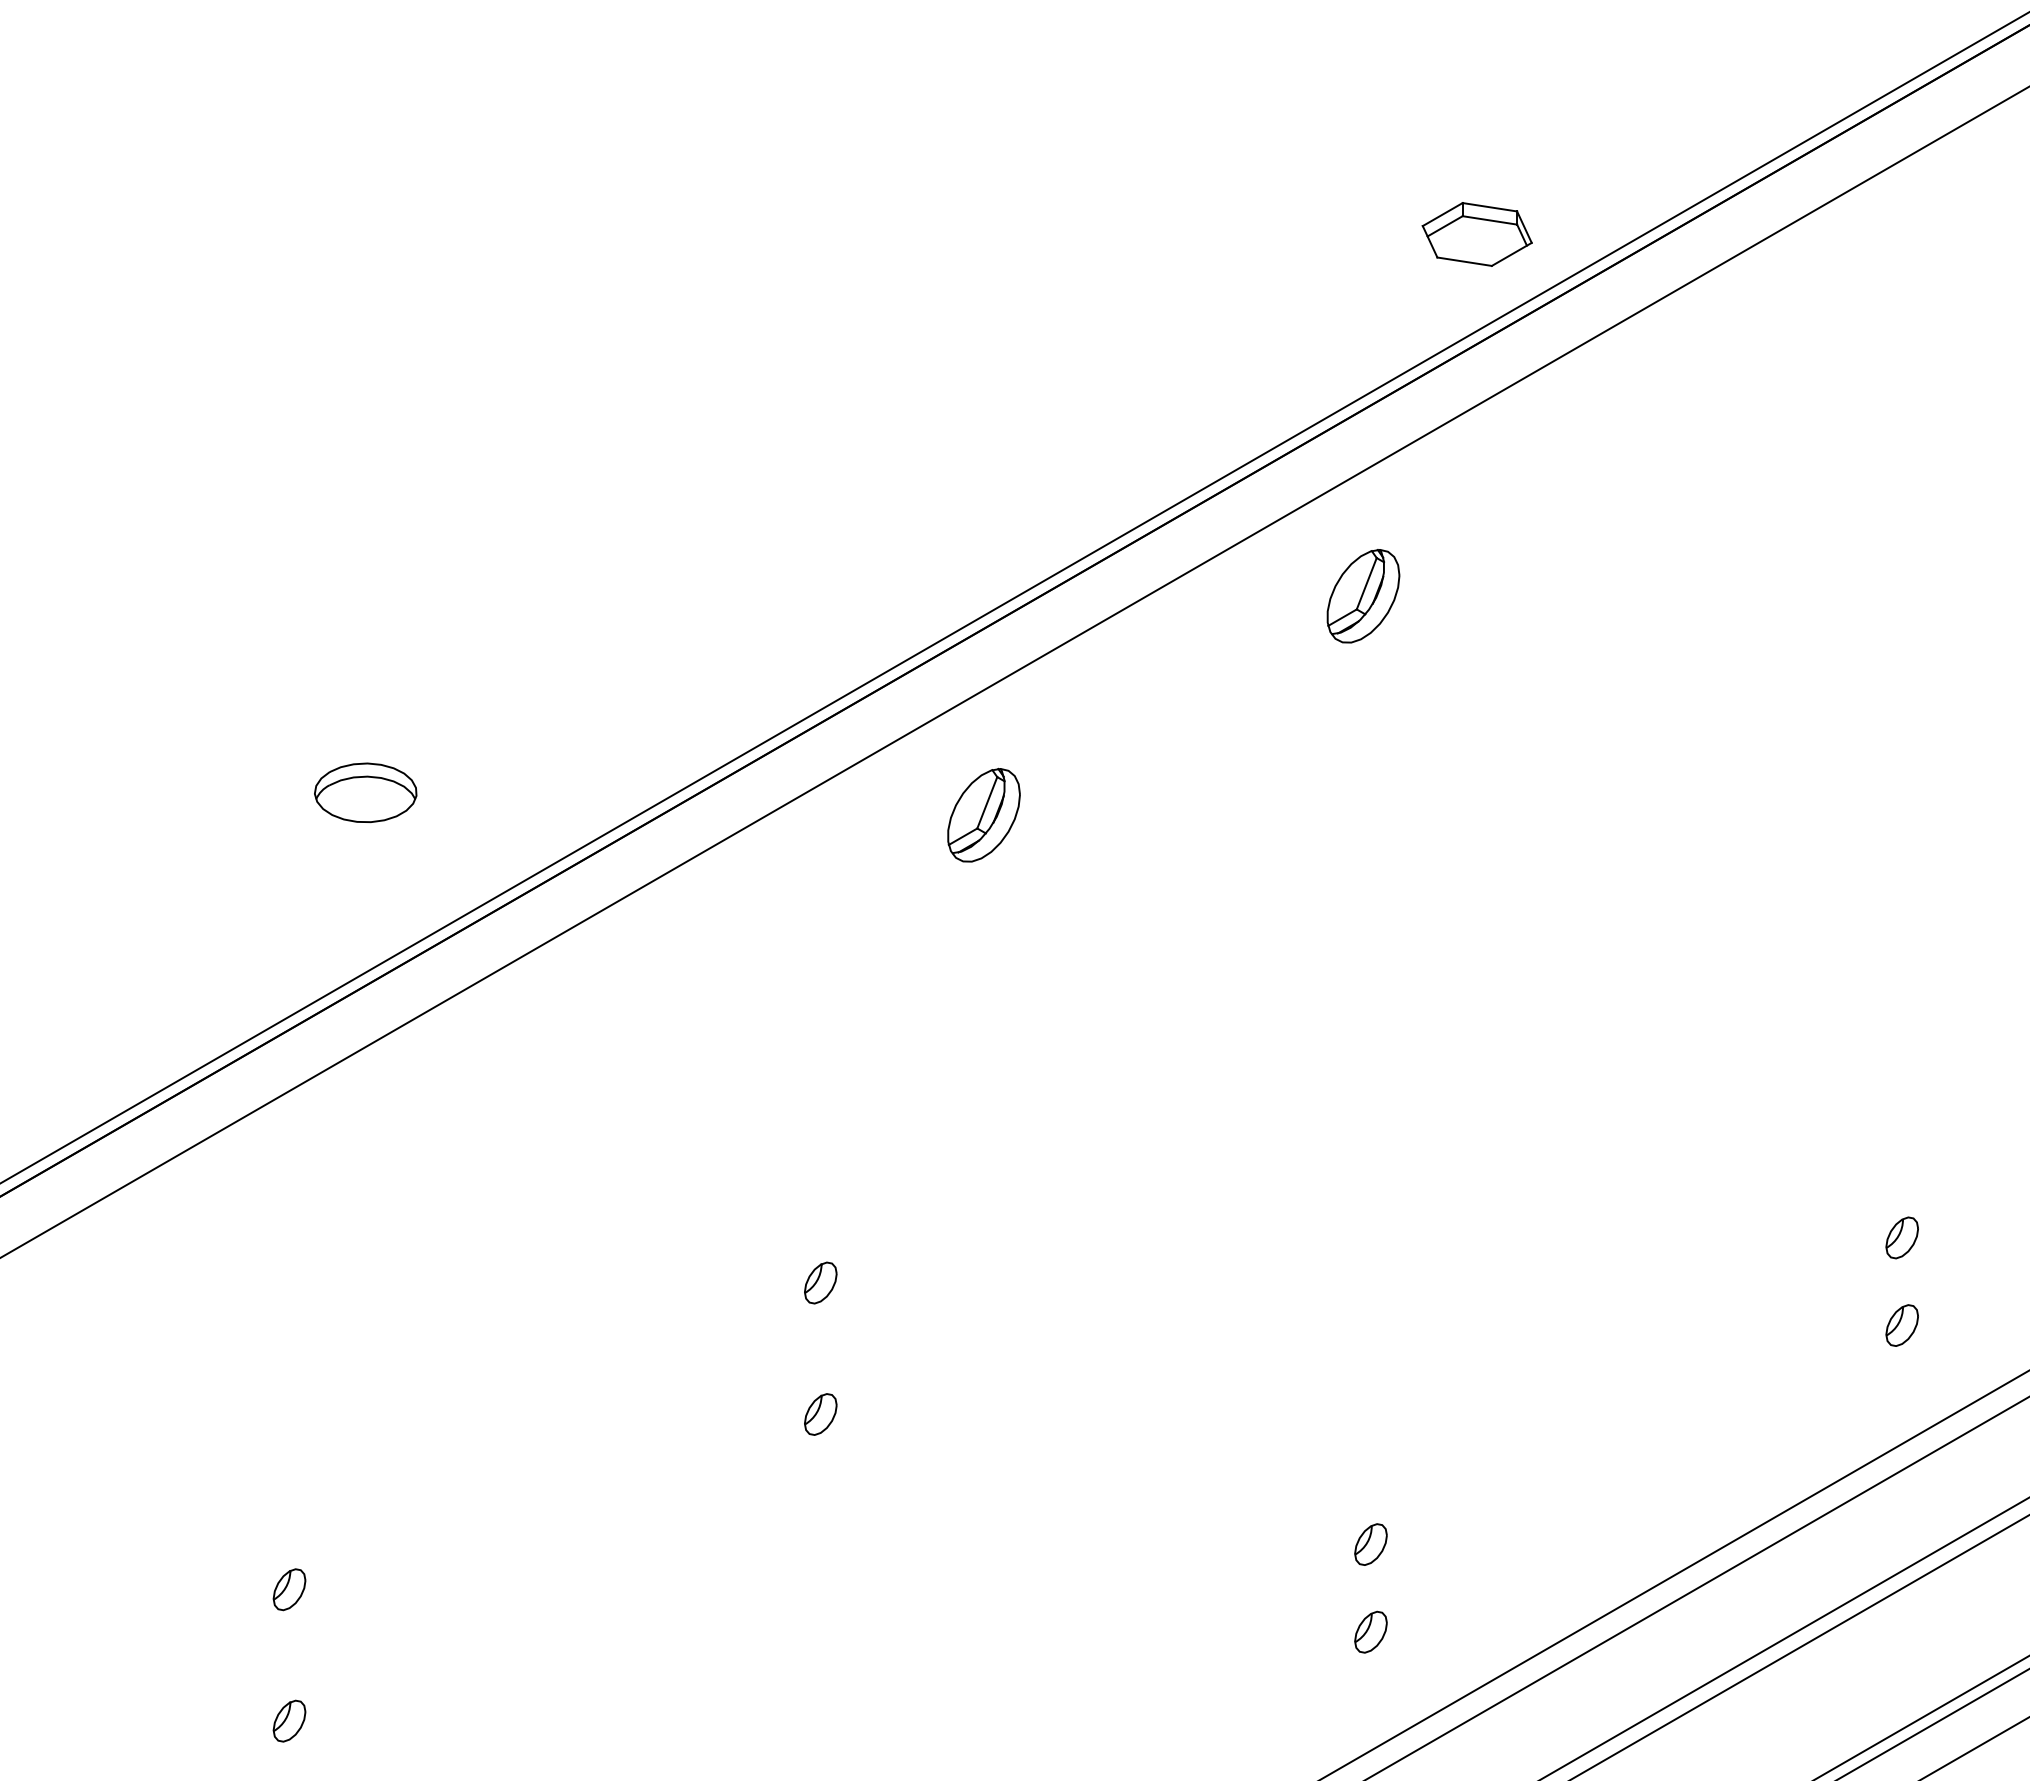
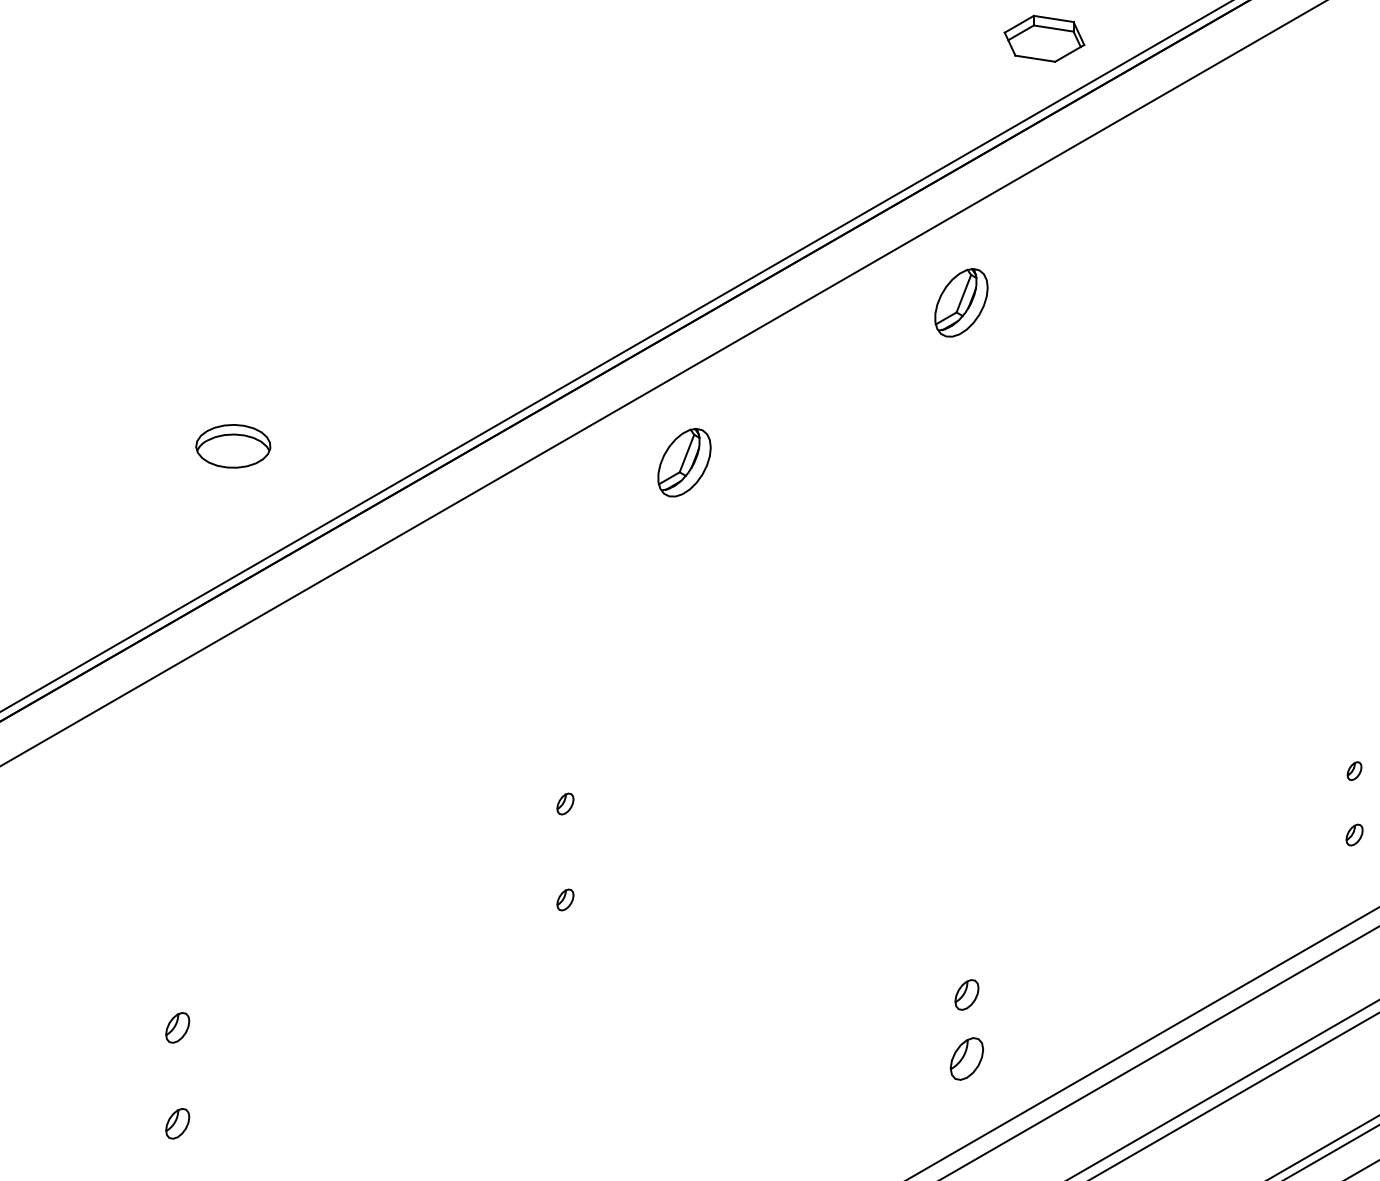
part: (1901, 1237) -> (1354, 770), size x0.6
part: (820, 1282) -> (565, 803), size x0.7
part: (1901, 1325) -> (1354, 835), size x0.7
part: (820, 1414) -> (565, 900), size x0.7
part: (1370, 1631) -> (966, 1058), size x1.4

